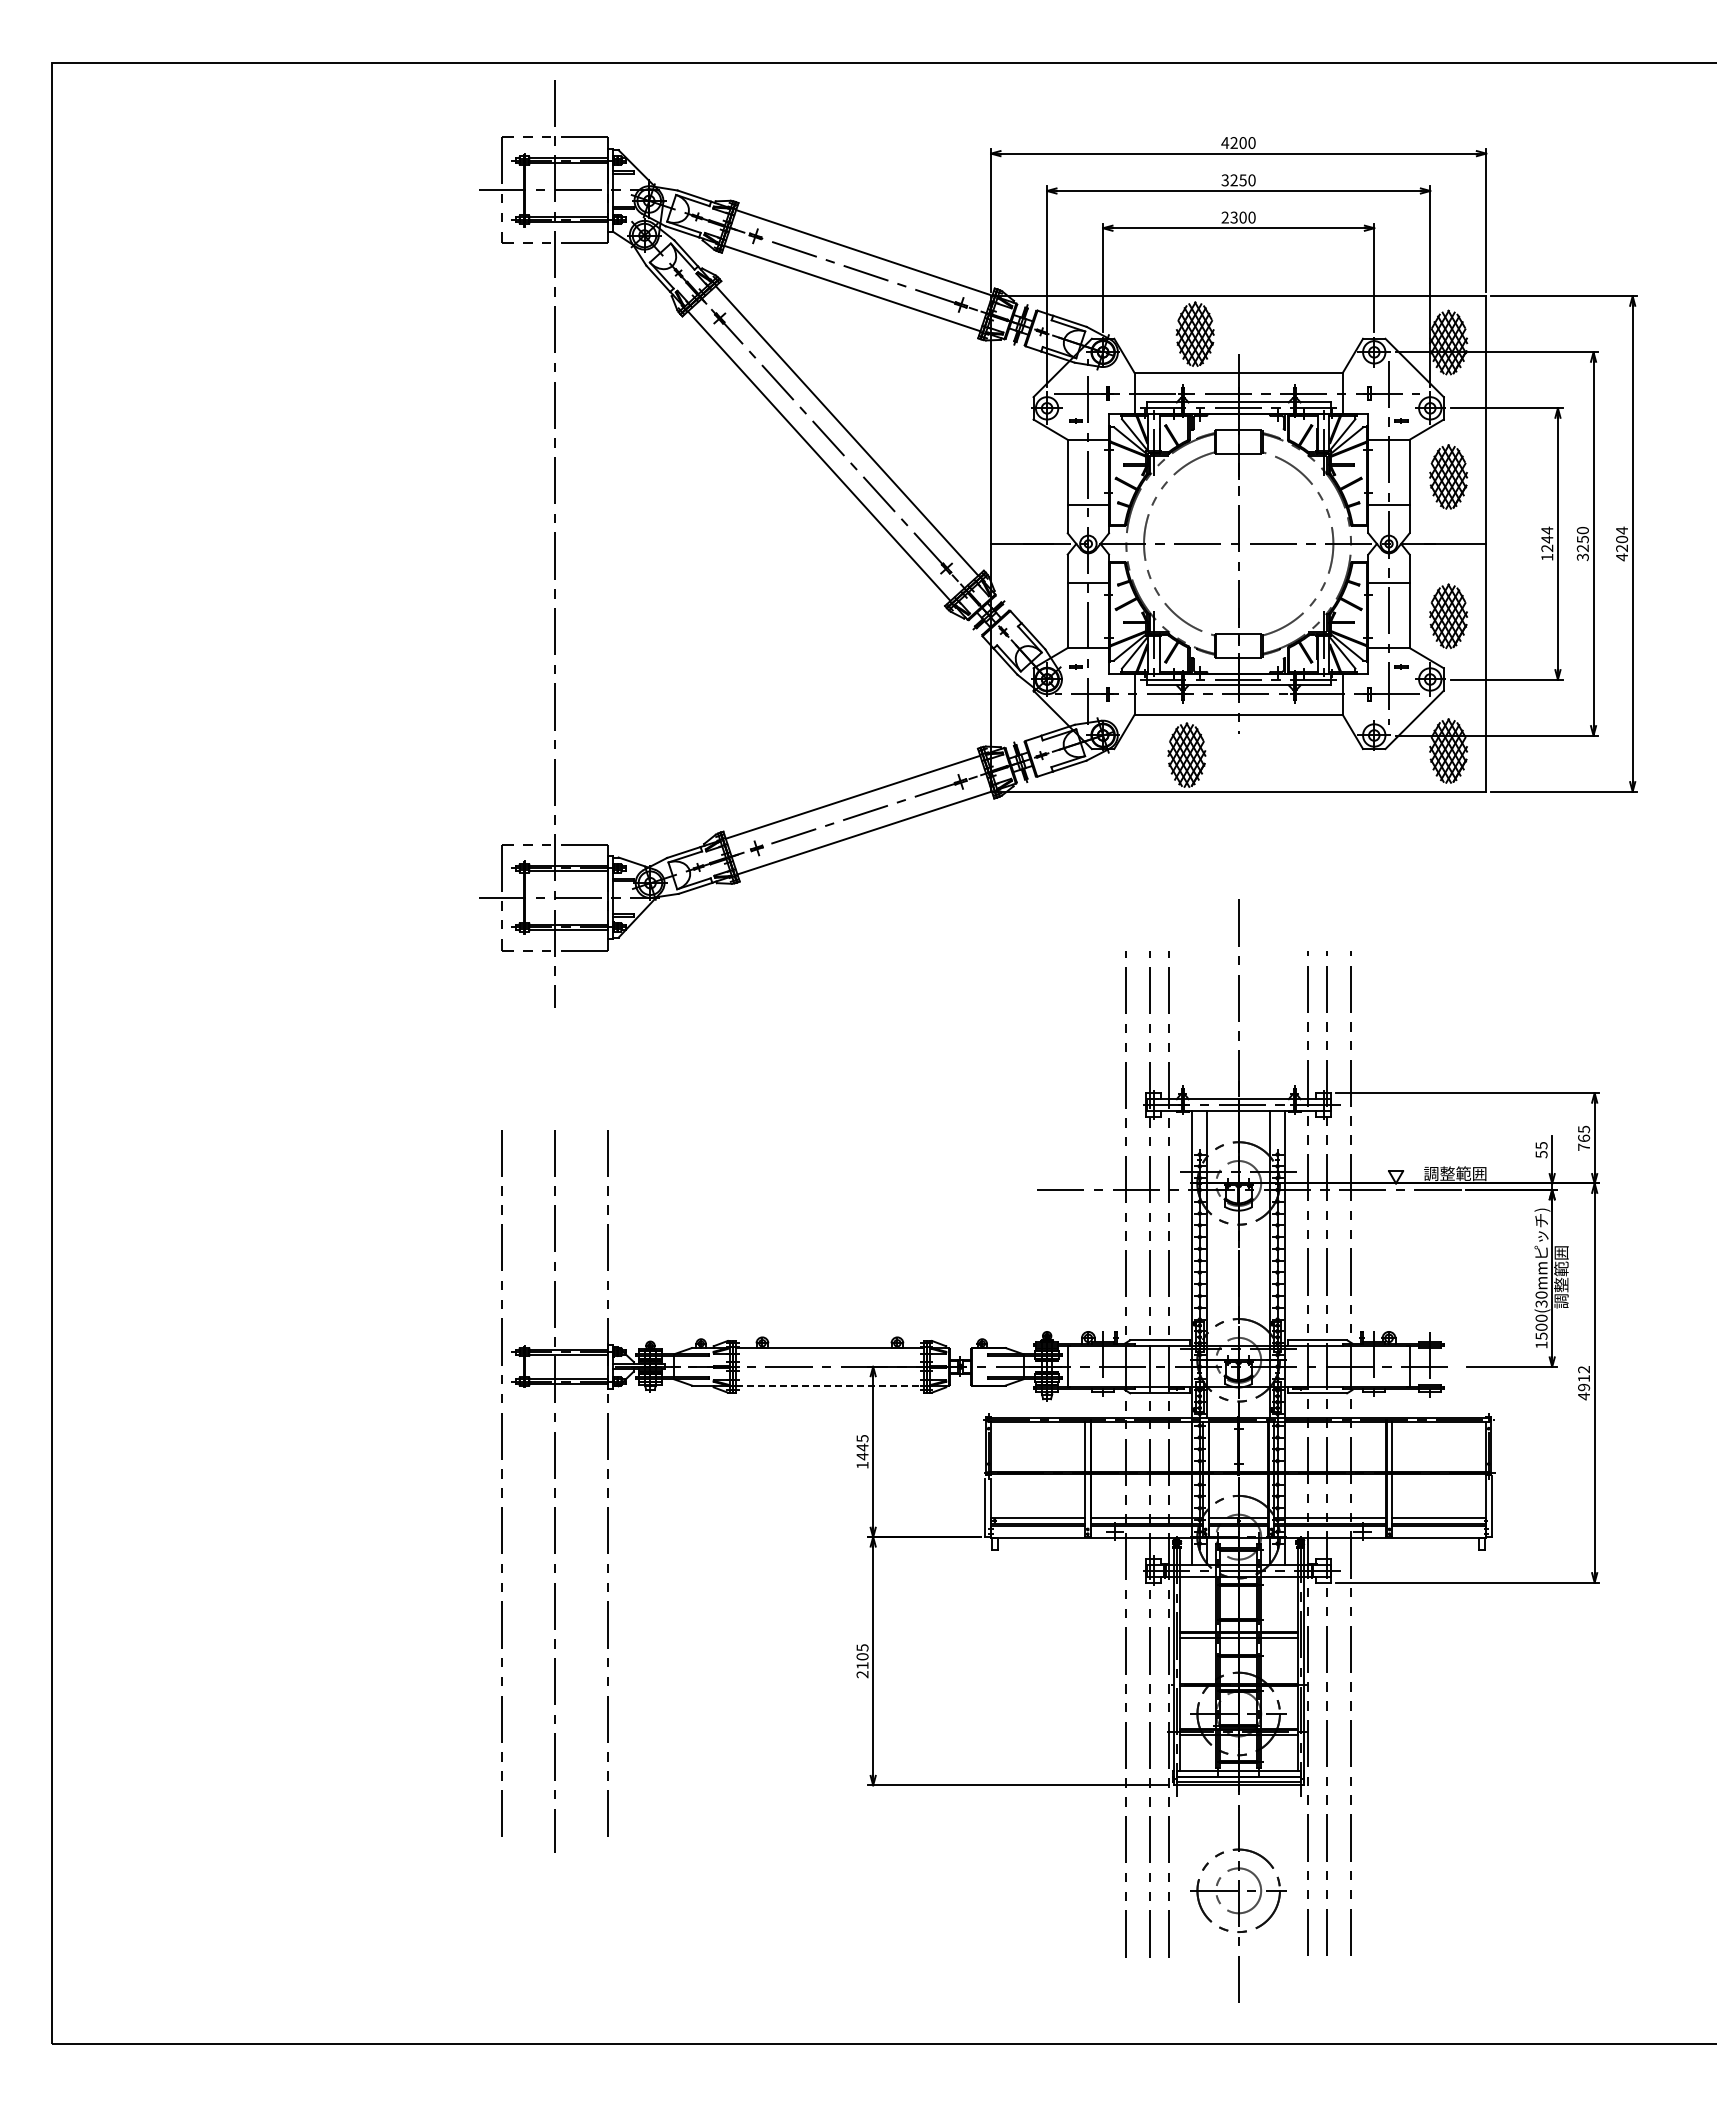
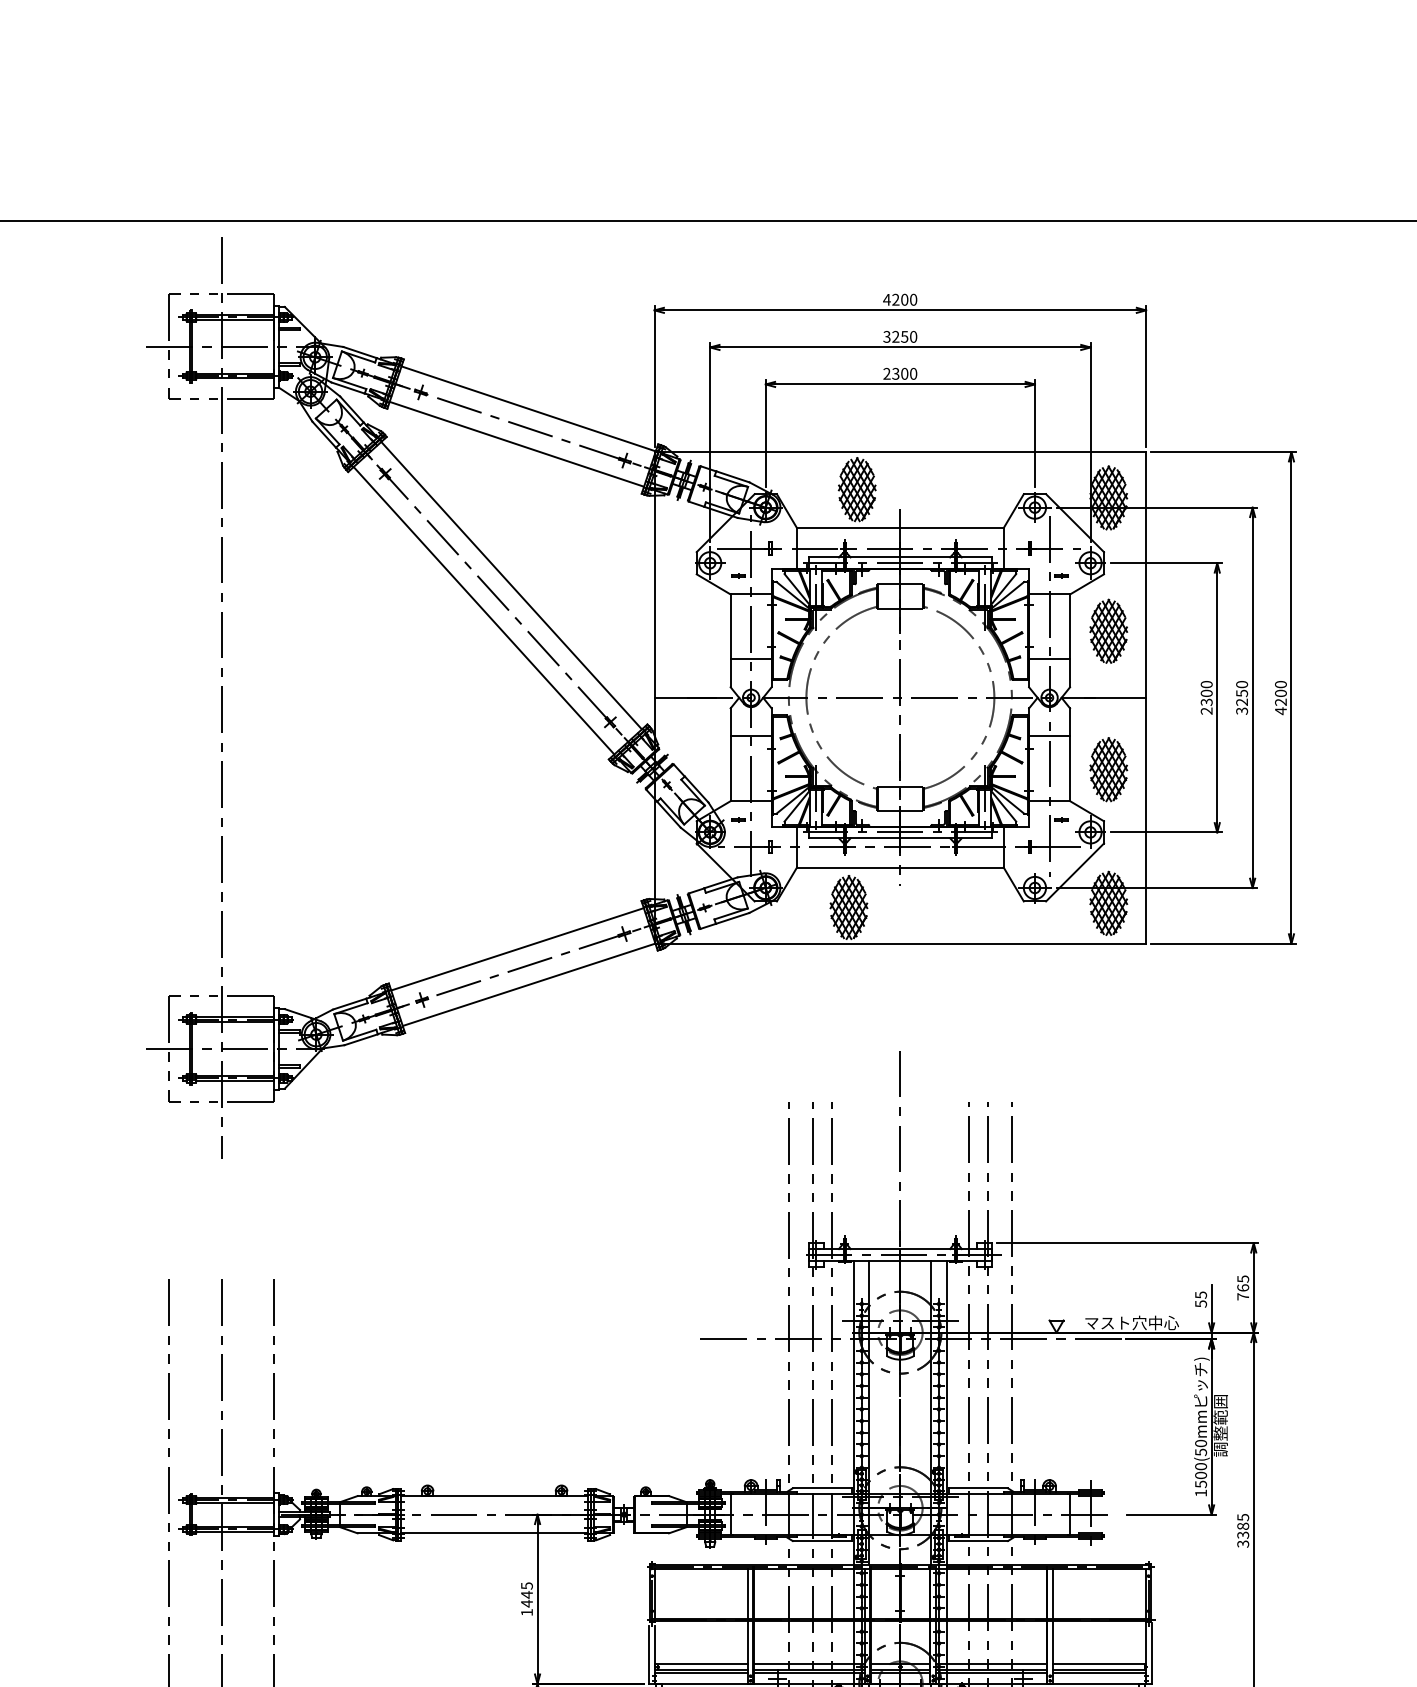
text: (1622, 530) -> (1281, 684), 4204 -> 4200
text: (1547, 543) -> (1206, 697), 1244 -> 2300
text: (1471, 1173) -> (1131, 1322), 調整範囲 -> マスト穴中心
text: (1540, 1303) -> (1199, 1451), 1500(30mm -> 1500(50mm
text: (1584, 1383) -> (1243, 1531), 4912 -> 3385
line: (830, 1385) -> (495, 1533), dashed -> solid

